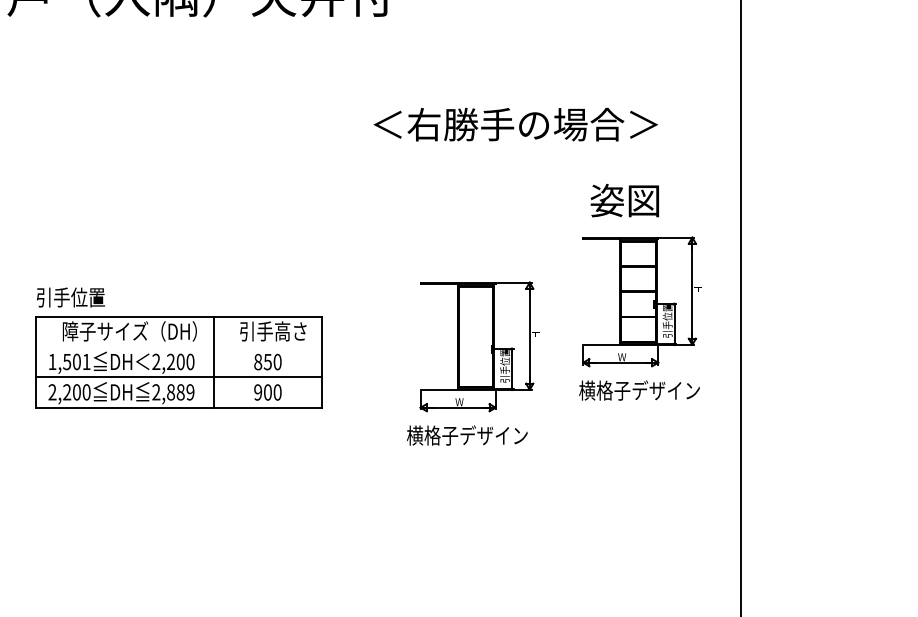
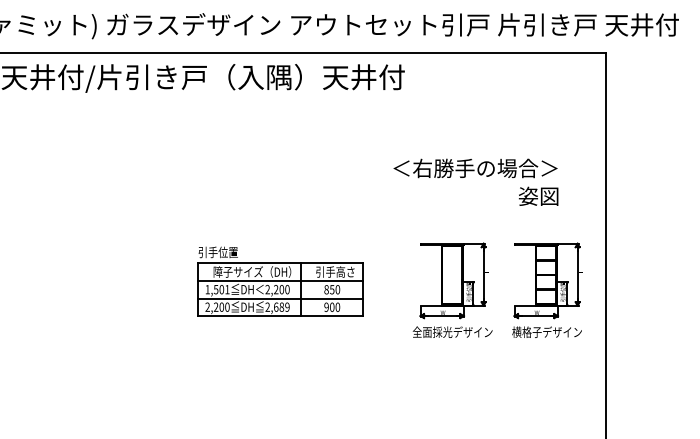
text: (515, 124) -> (475, 168), moved
part: (640, 316) -> (547, 289), moved
line: (178, 346) -> (280, 280), added
text: (171, 391) -> (276, 306), 2,889 -> 2,689
text: (475, 436) -> (452, 332), 横格子デザイン -> 全面採光デザイン

